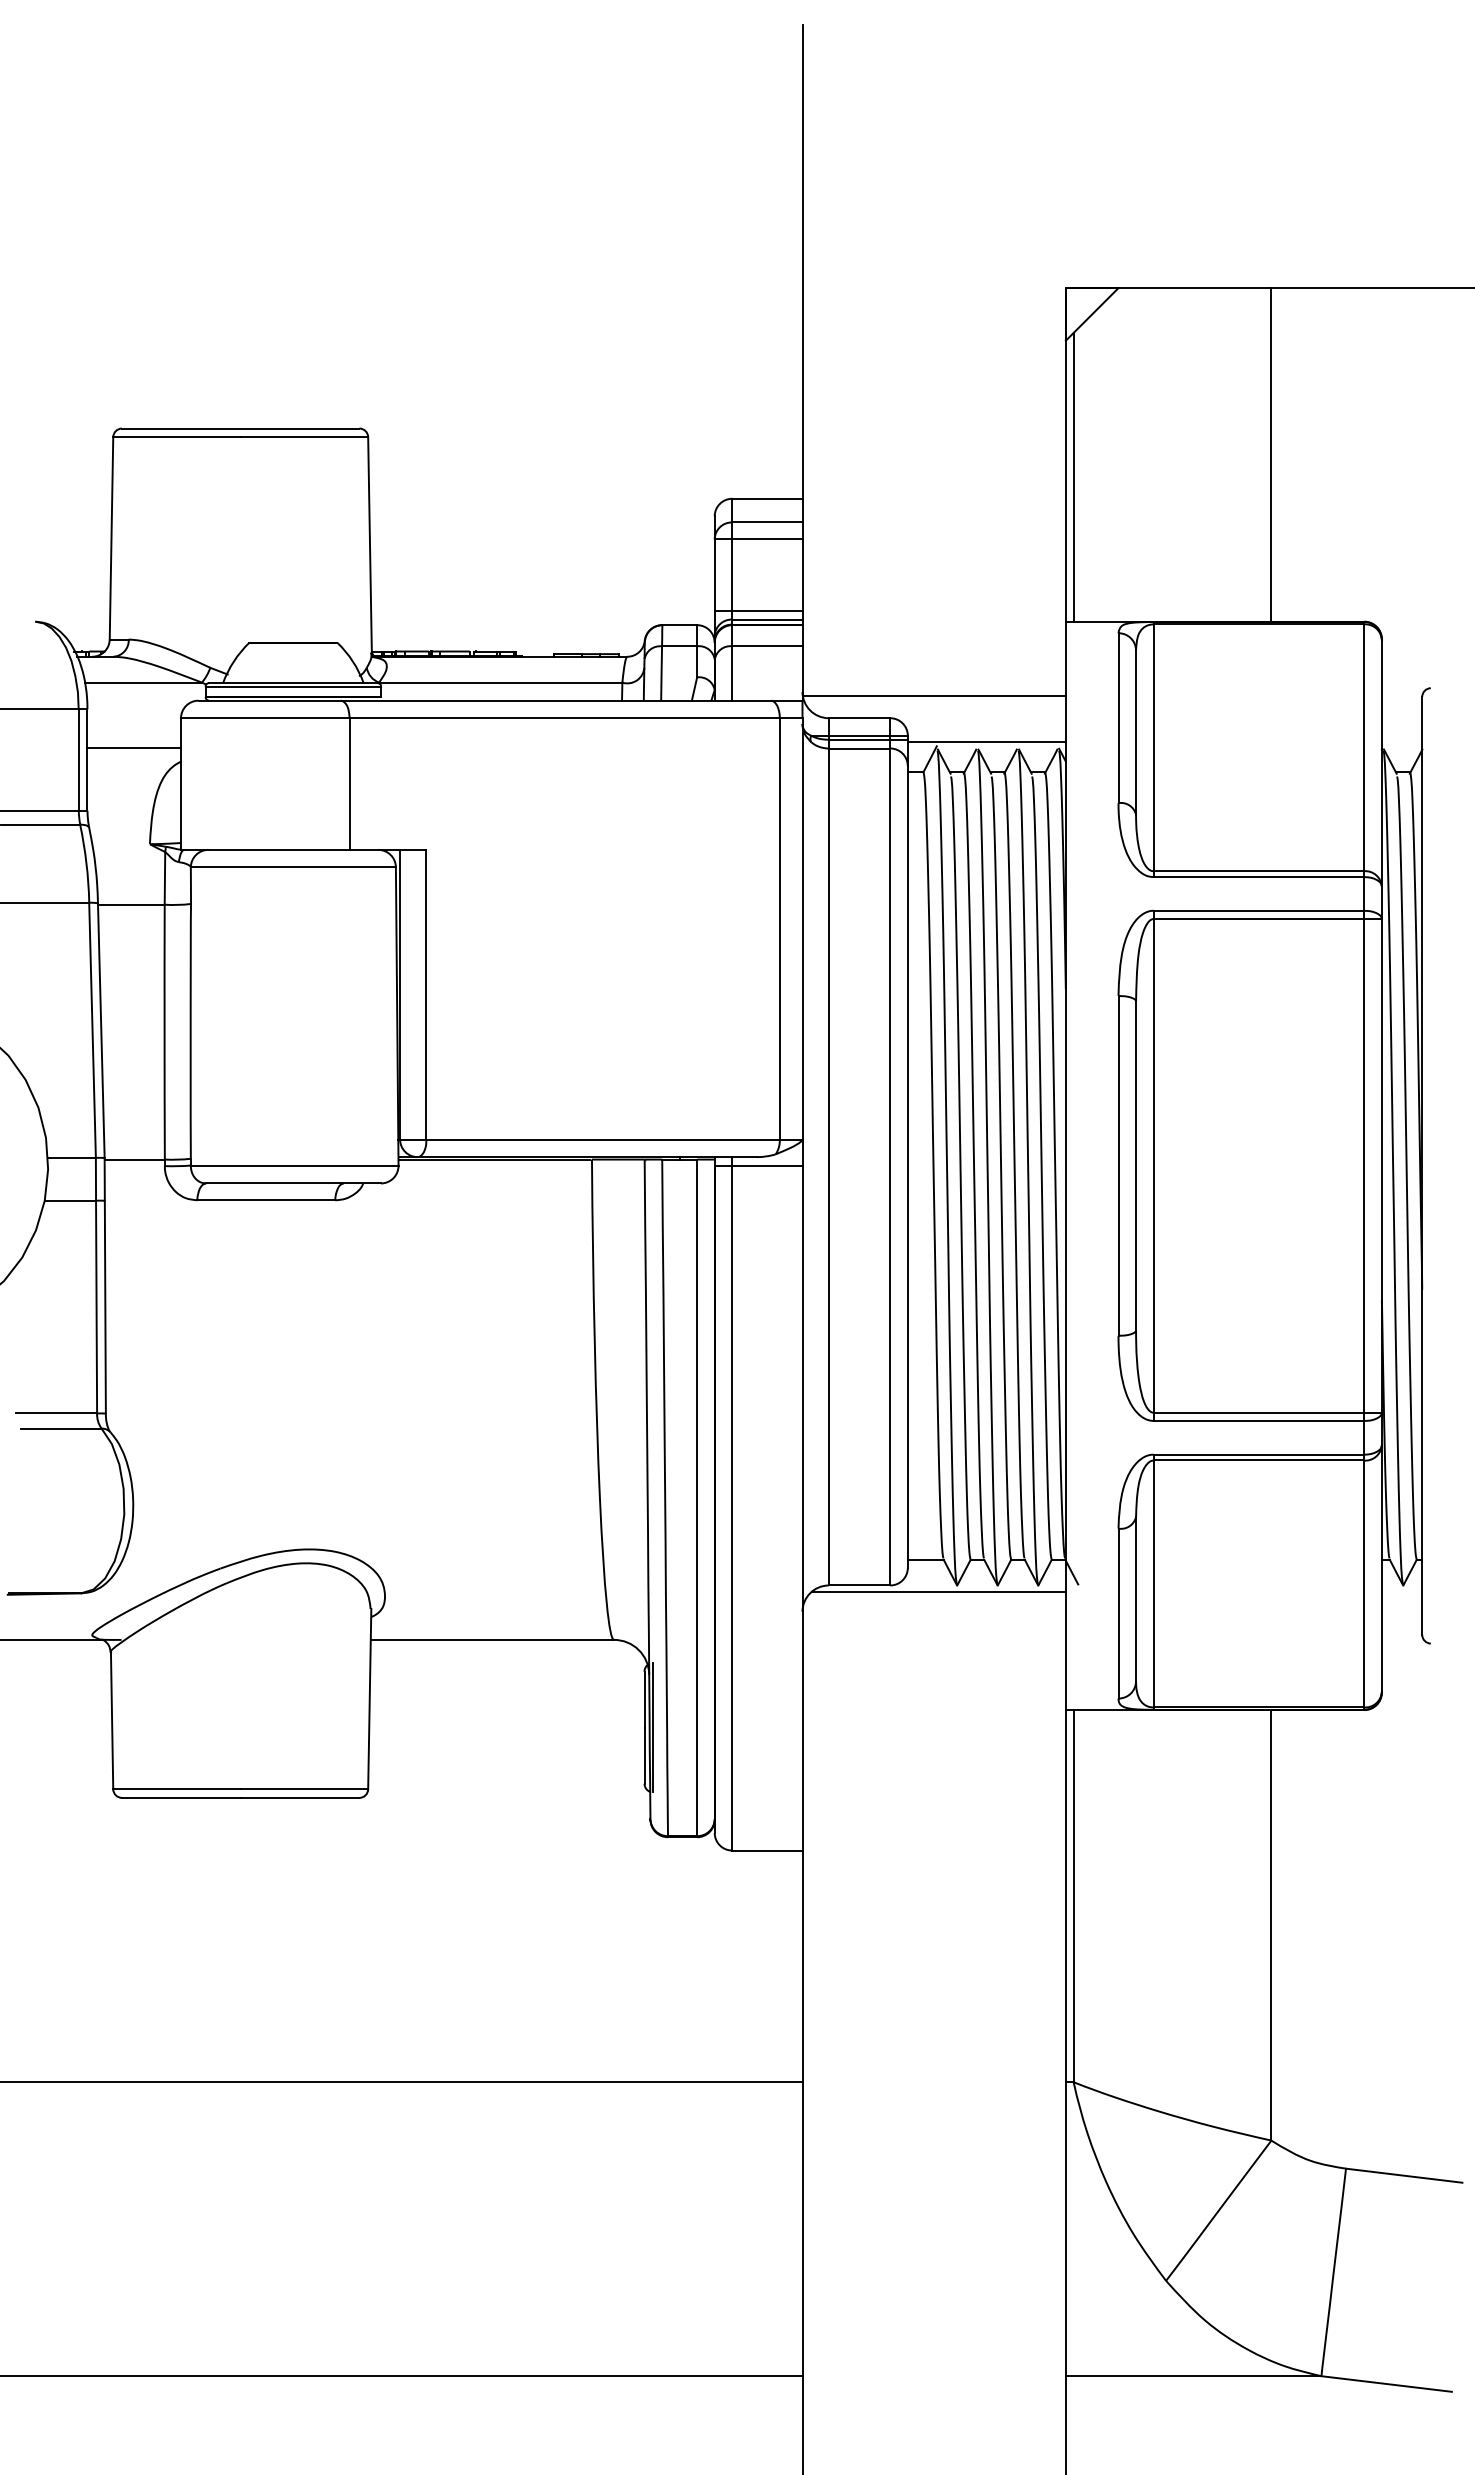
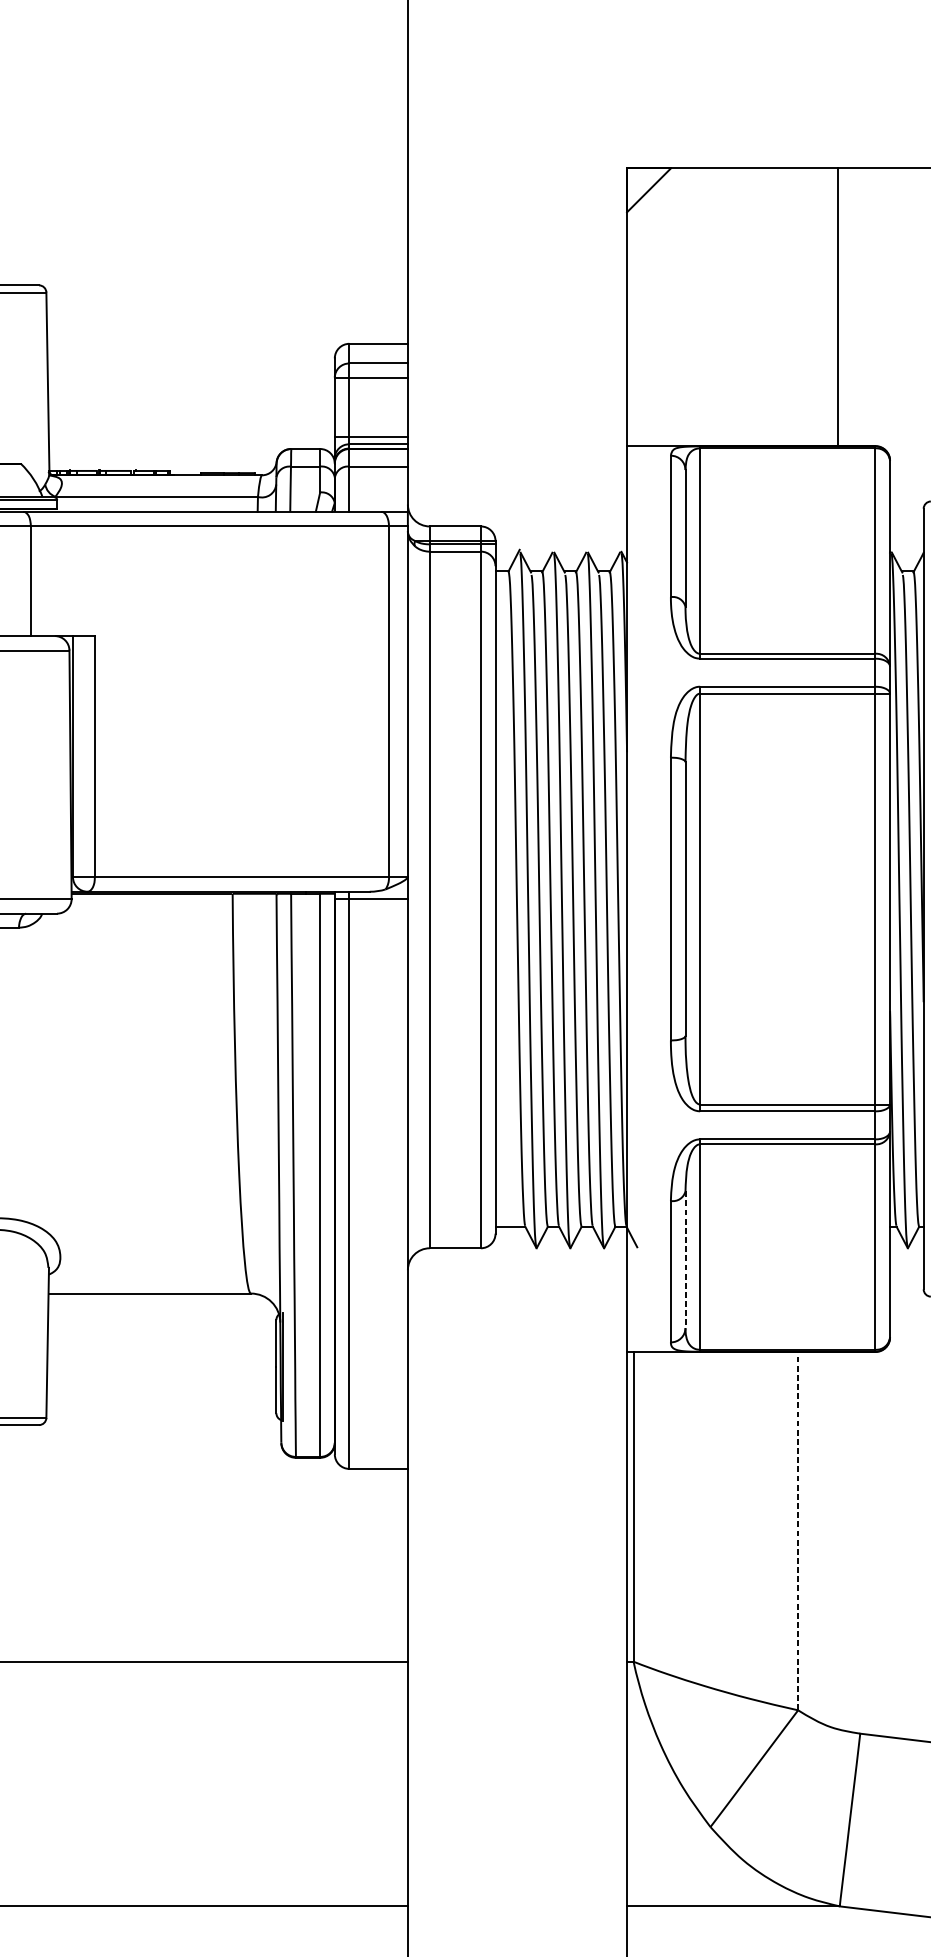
line: (1271, 454) -> (838, 306), moved
line: (1073, 476) -> (633, 325), removed
line: (933, 696) -> (516, 508), removed
line: (986, 742) -> (561, 546), removed
line: (938, 1591) -> (521, 1253), removed
line: (1136, 1599) -> (685, 1259), solid -> dashed
line: (1271, 1924) -> (798, 1530), solid -> dashed

